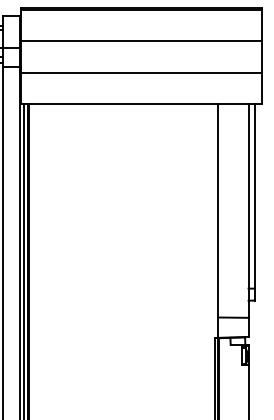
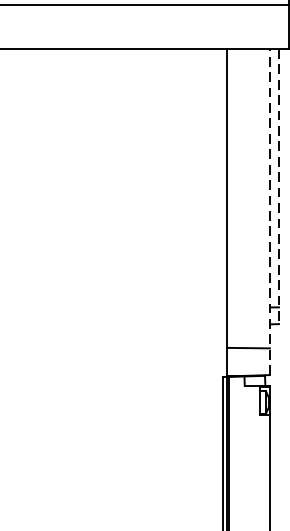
line: (255, 202) -> (279, 186), solid -> dashed
line: (248, 220) -> (269, 211), solid -> dashed

